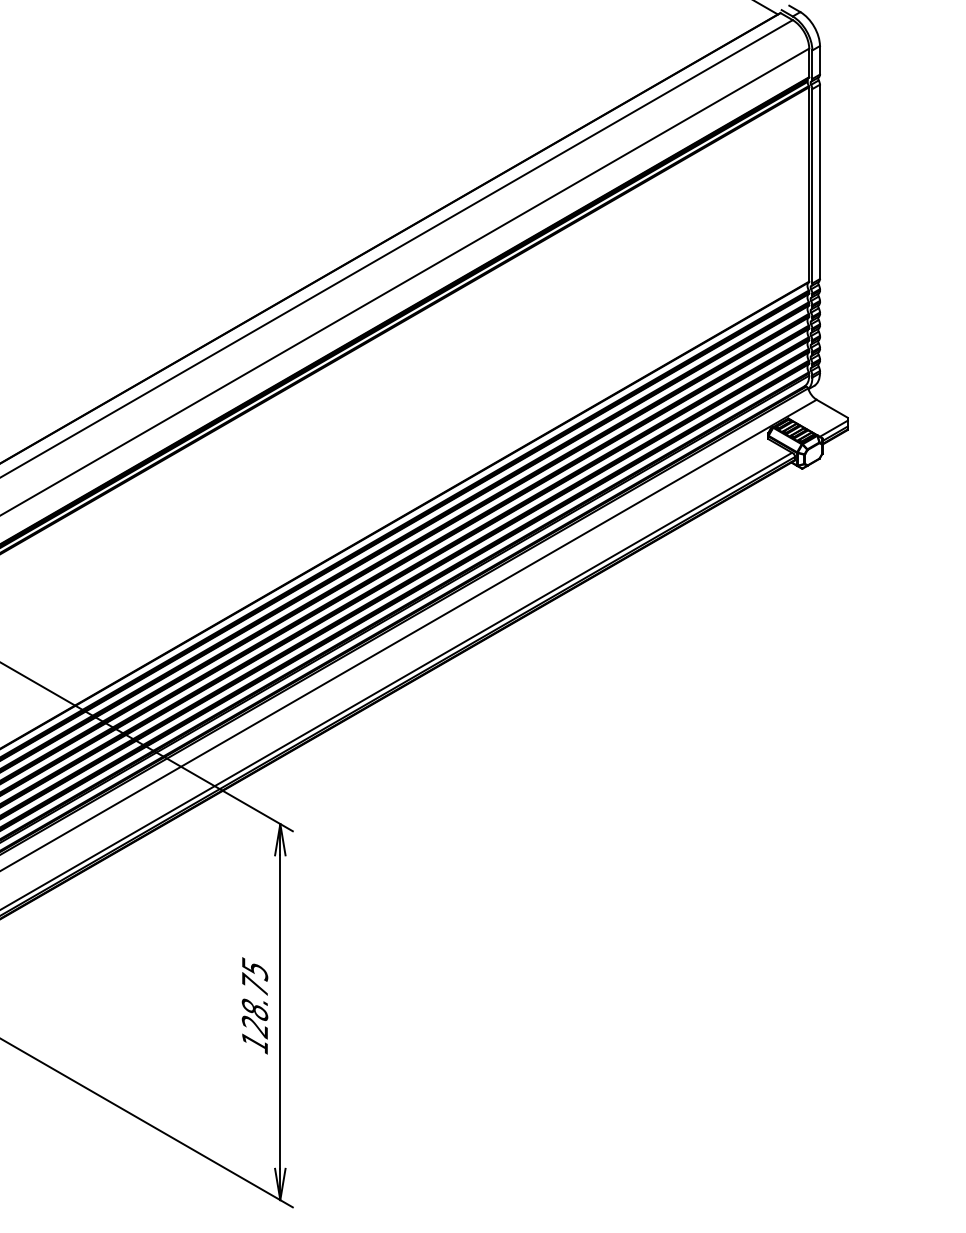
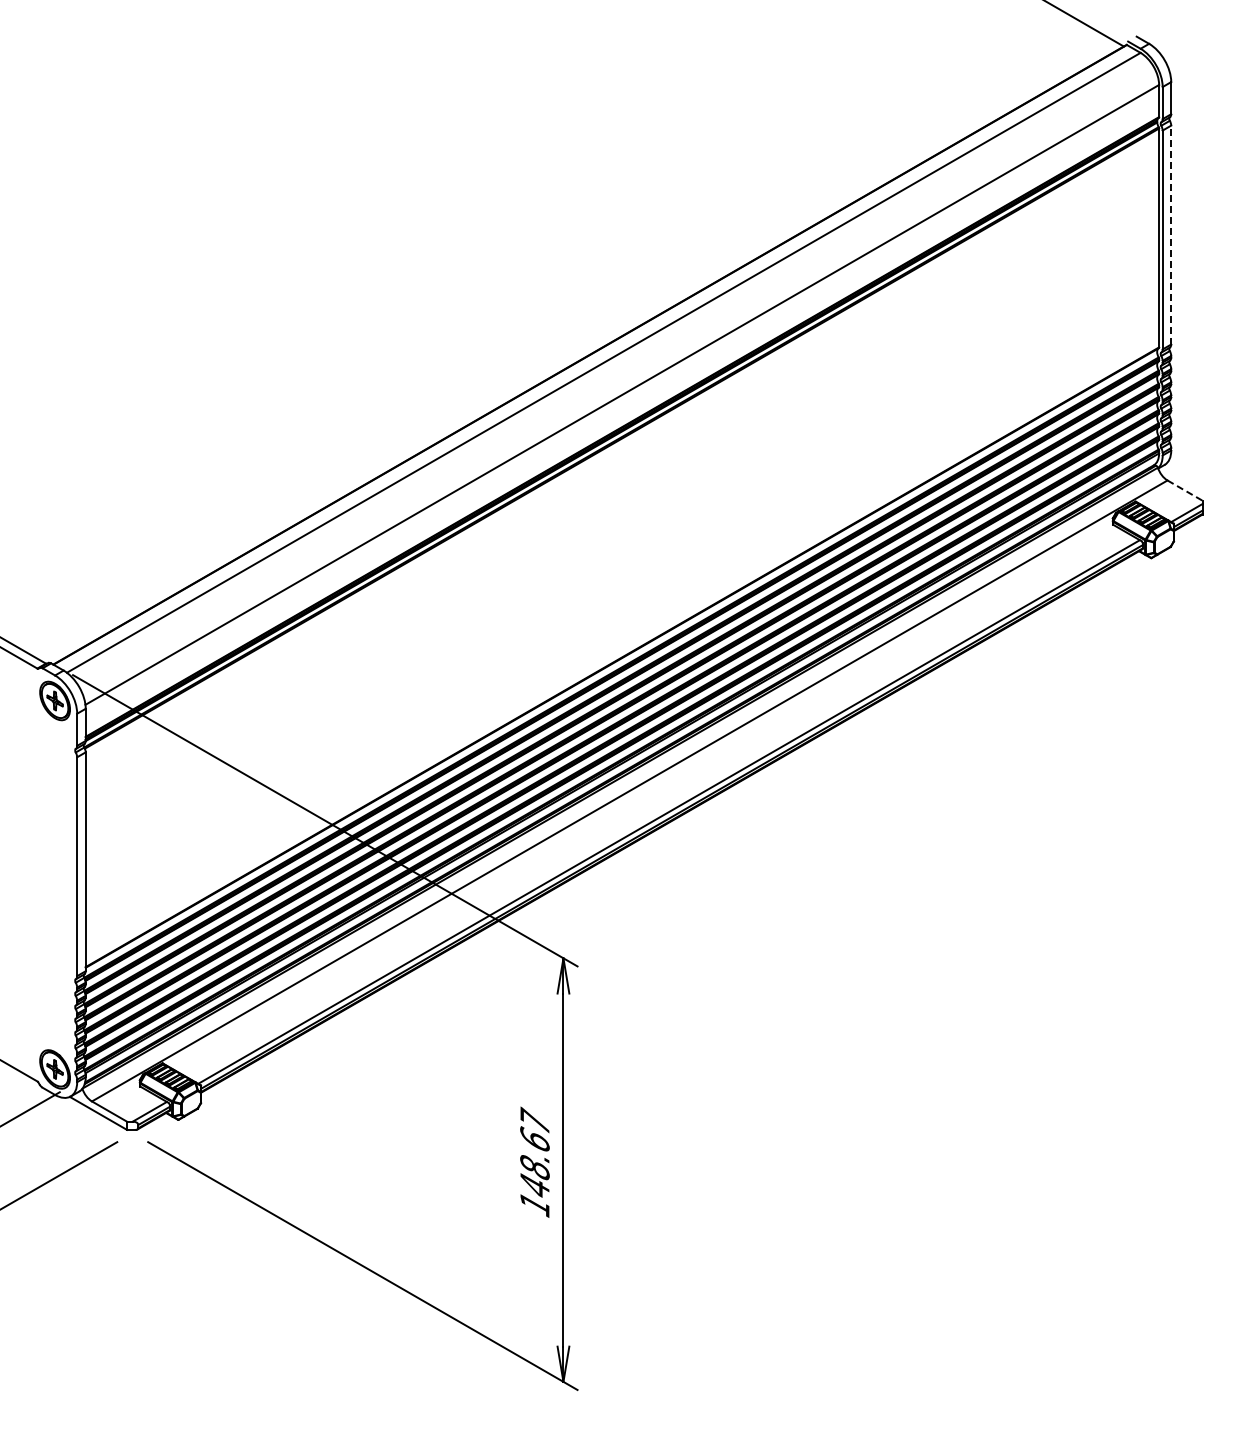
line: (820, 181) -> (1171, 234), solid -> dashed
line: (832, 408) -> (1185, 490), solid -> dashed
text: (254, 997) -> (534, 1153), 128.75 -> 148.67

